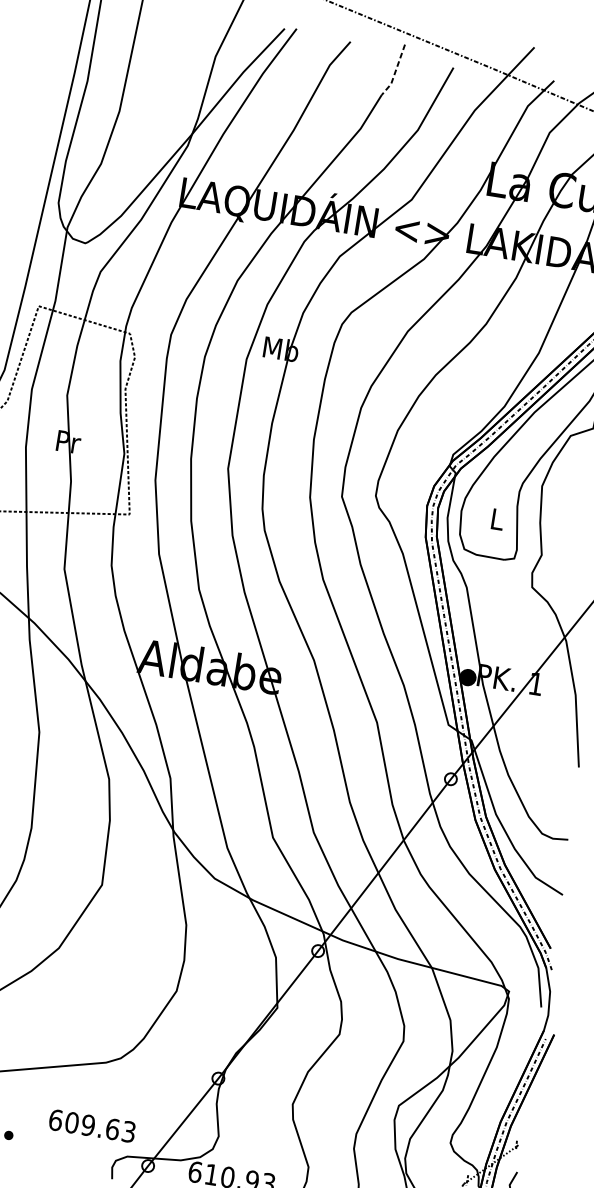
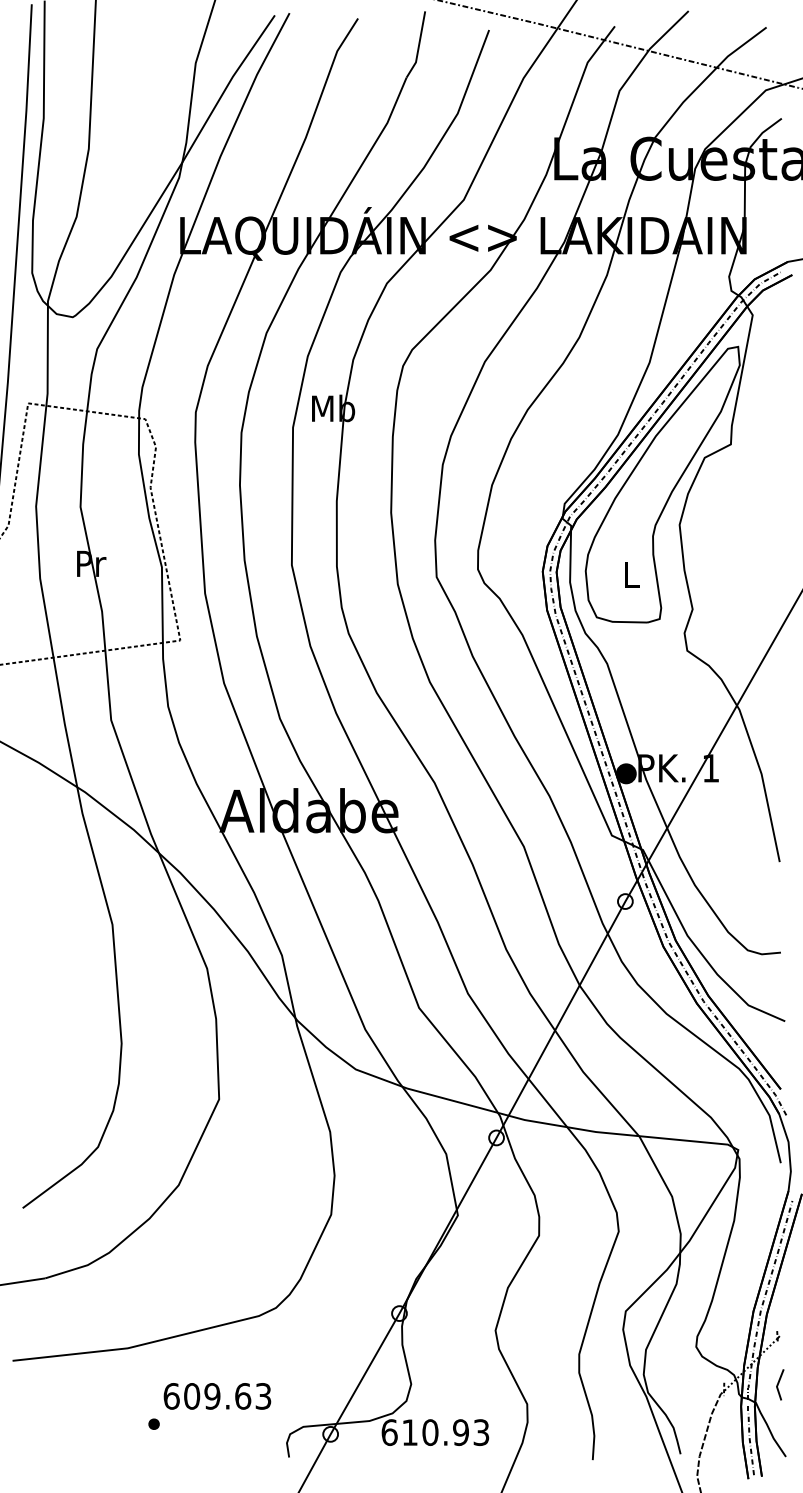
line: (395, 71) -> (418, 46), dashed -> solid
text: (92, 1126) -> (217, 1396), moved

